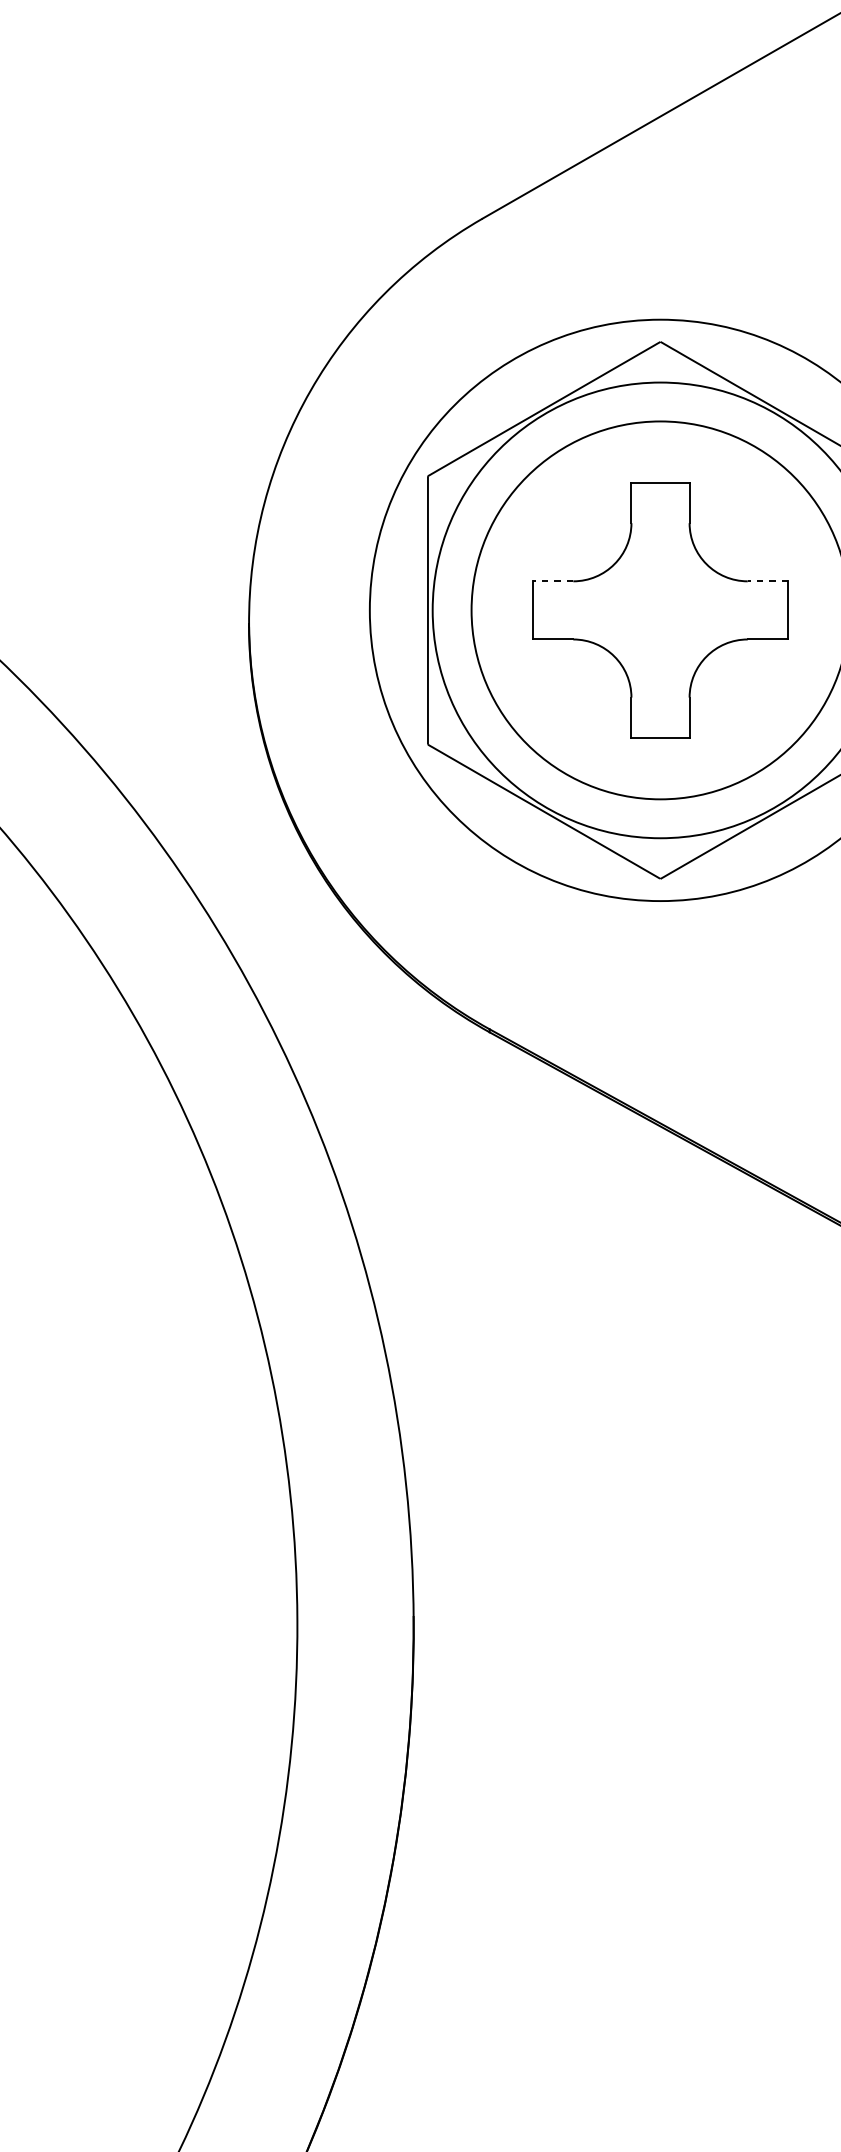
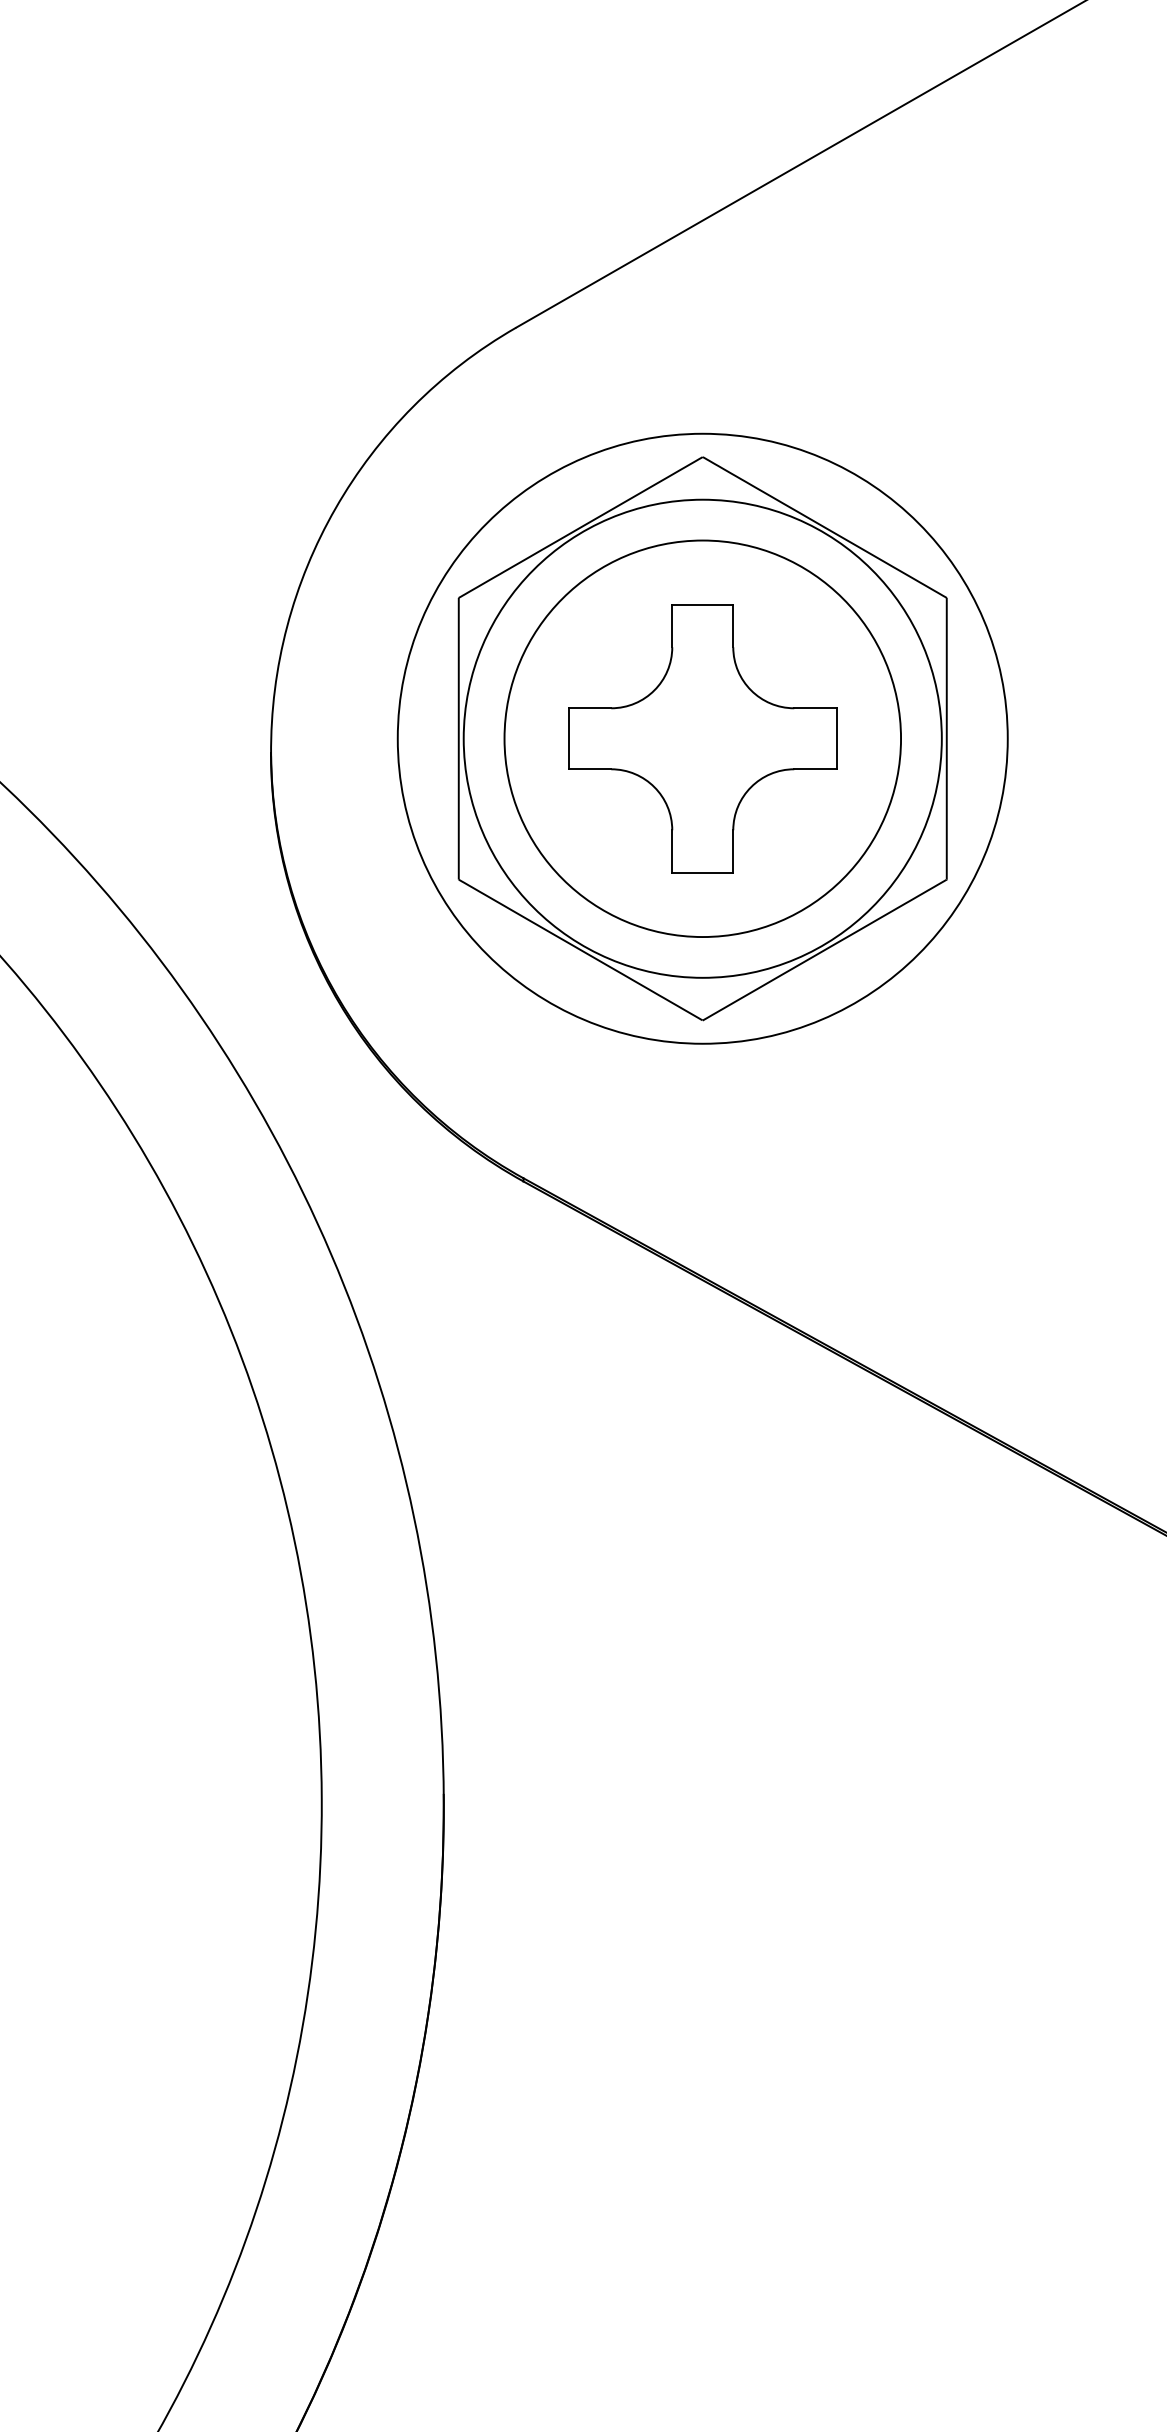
line: (552, 581) -> (589, 708), dashed -> solid
line: (767, 581) -> (815, 708), dashed -> solid

